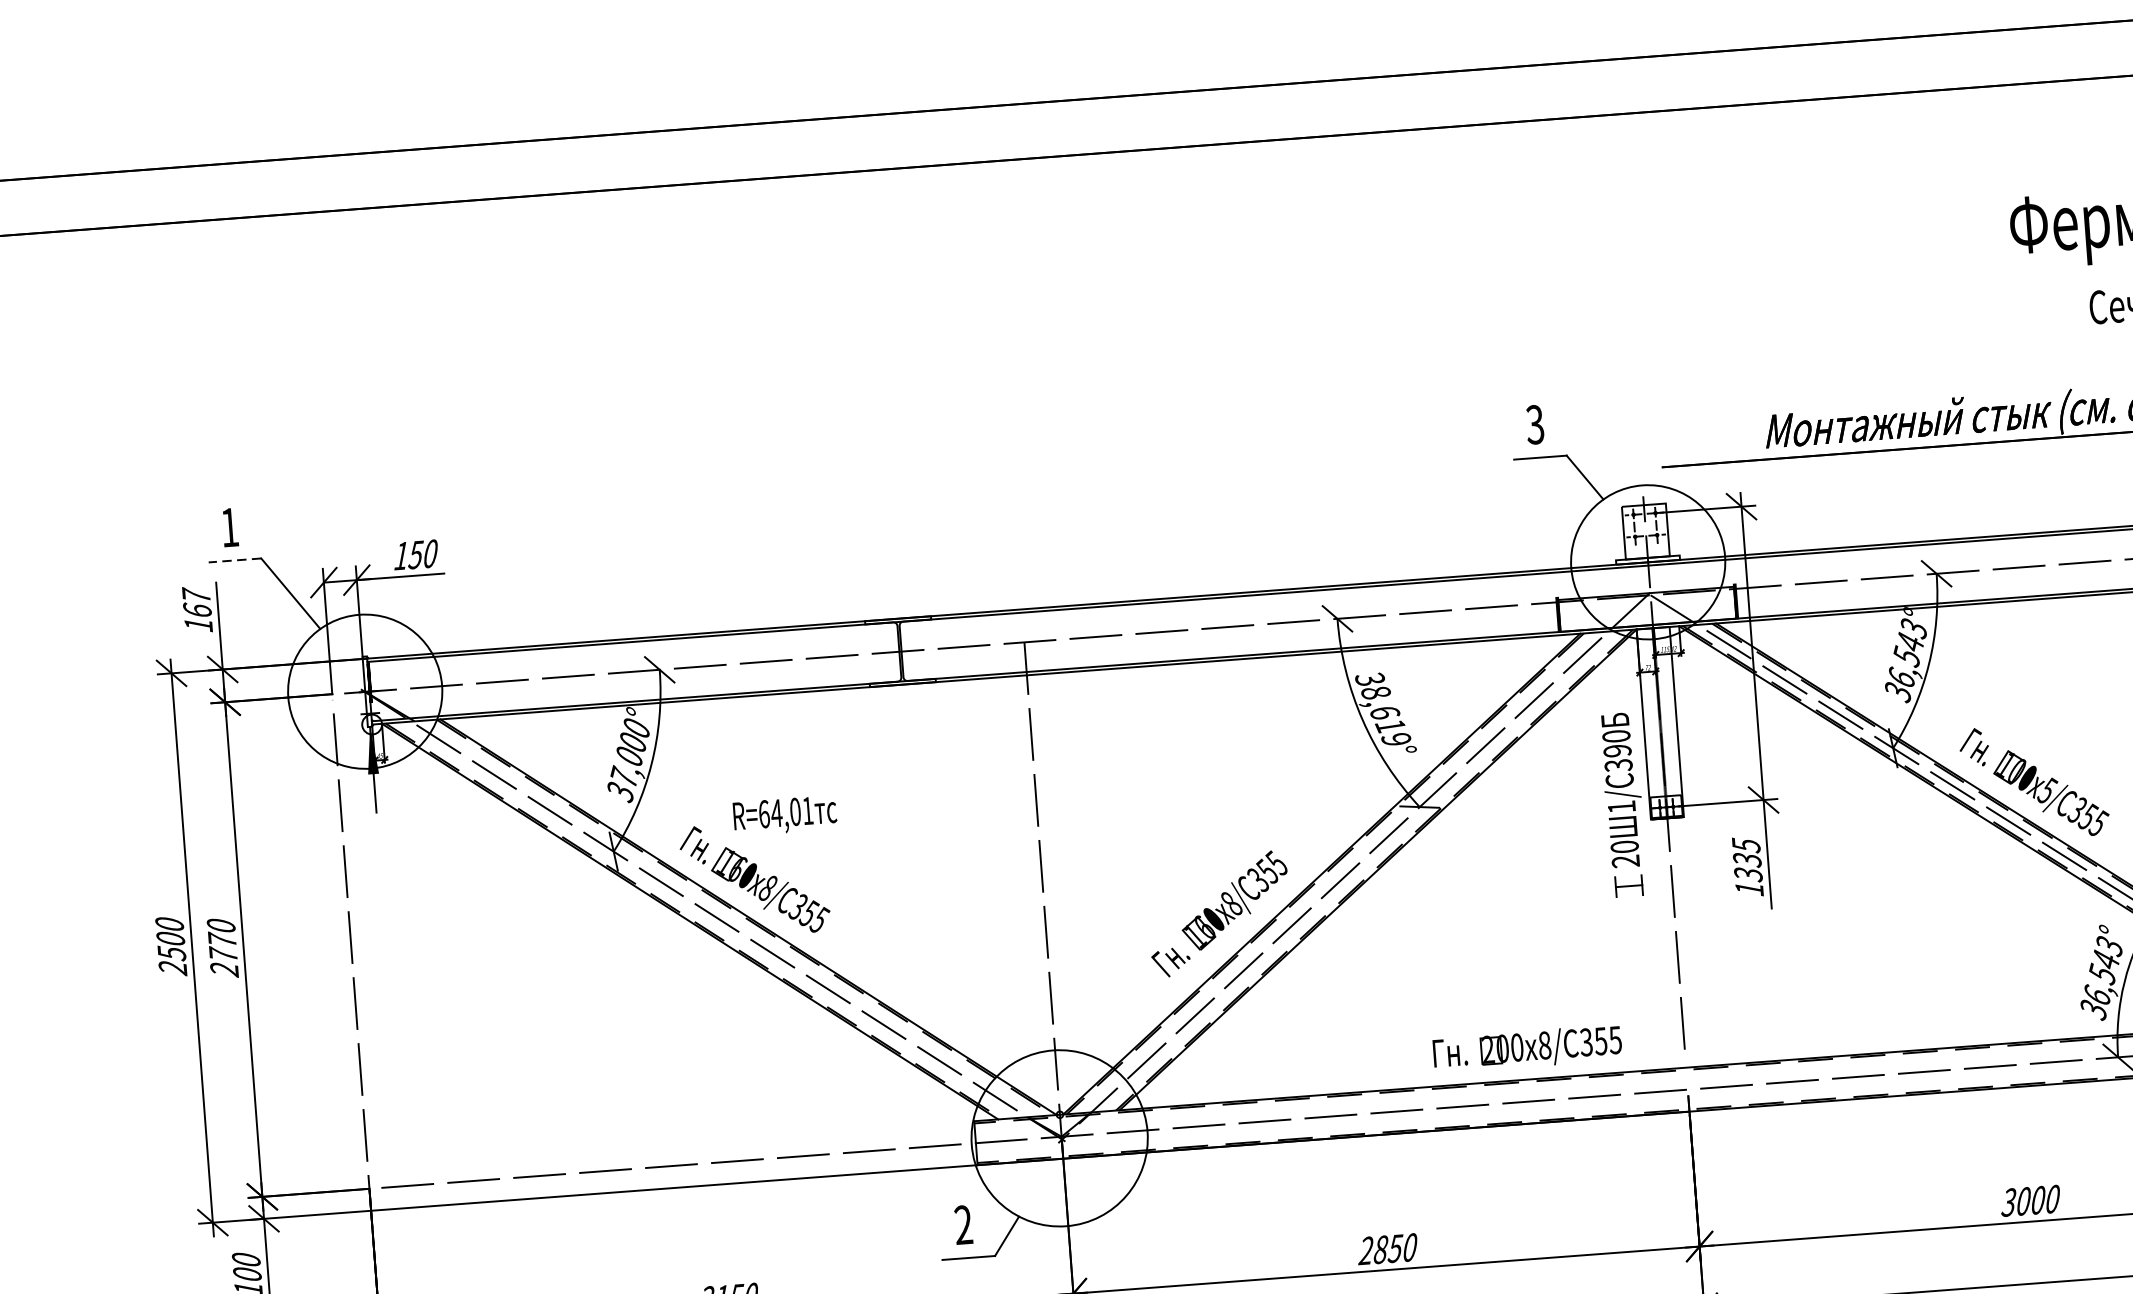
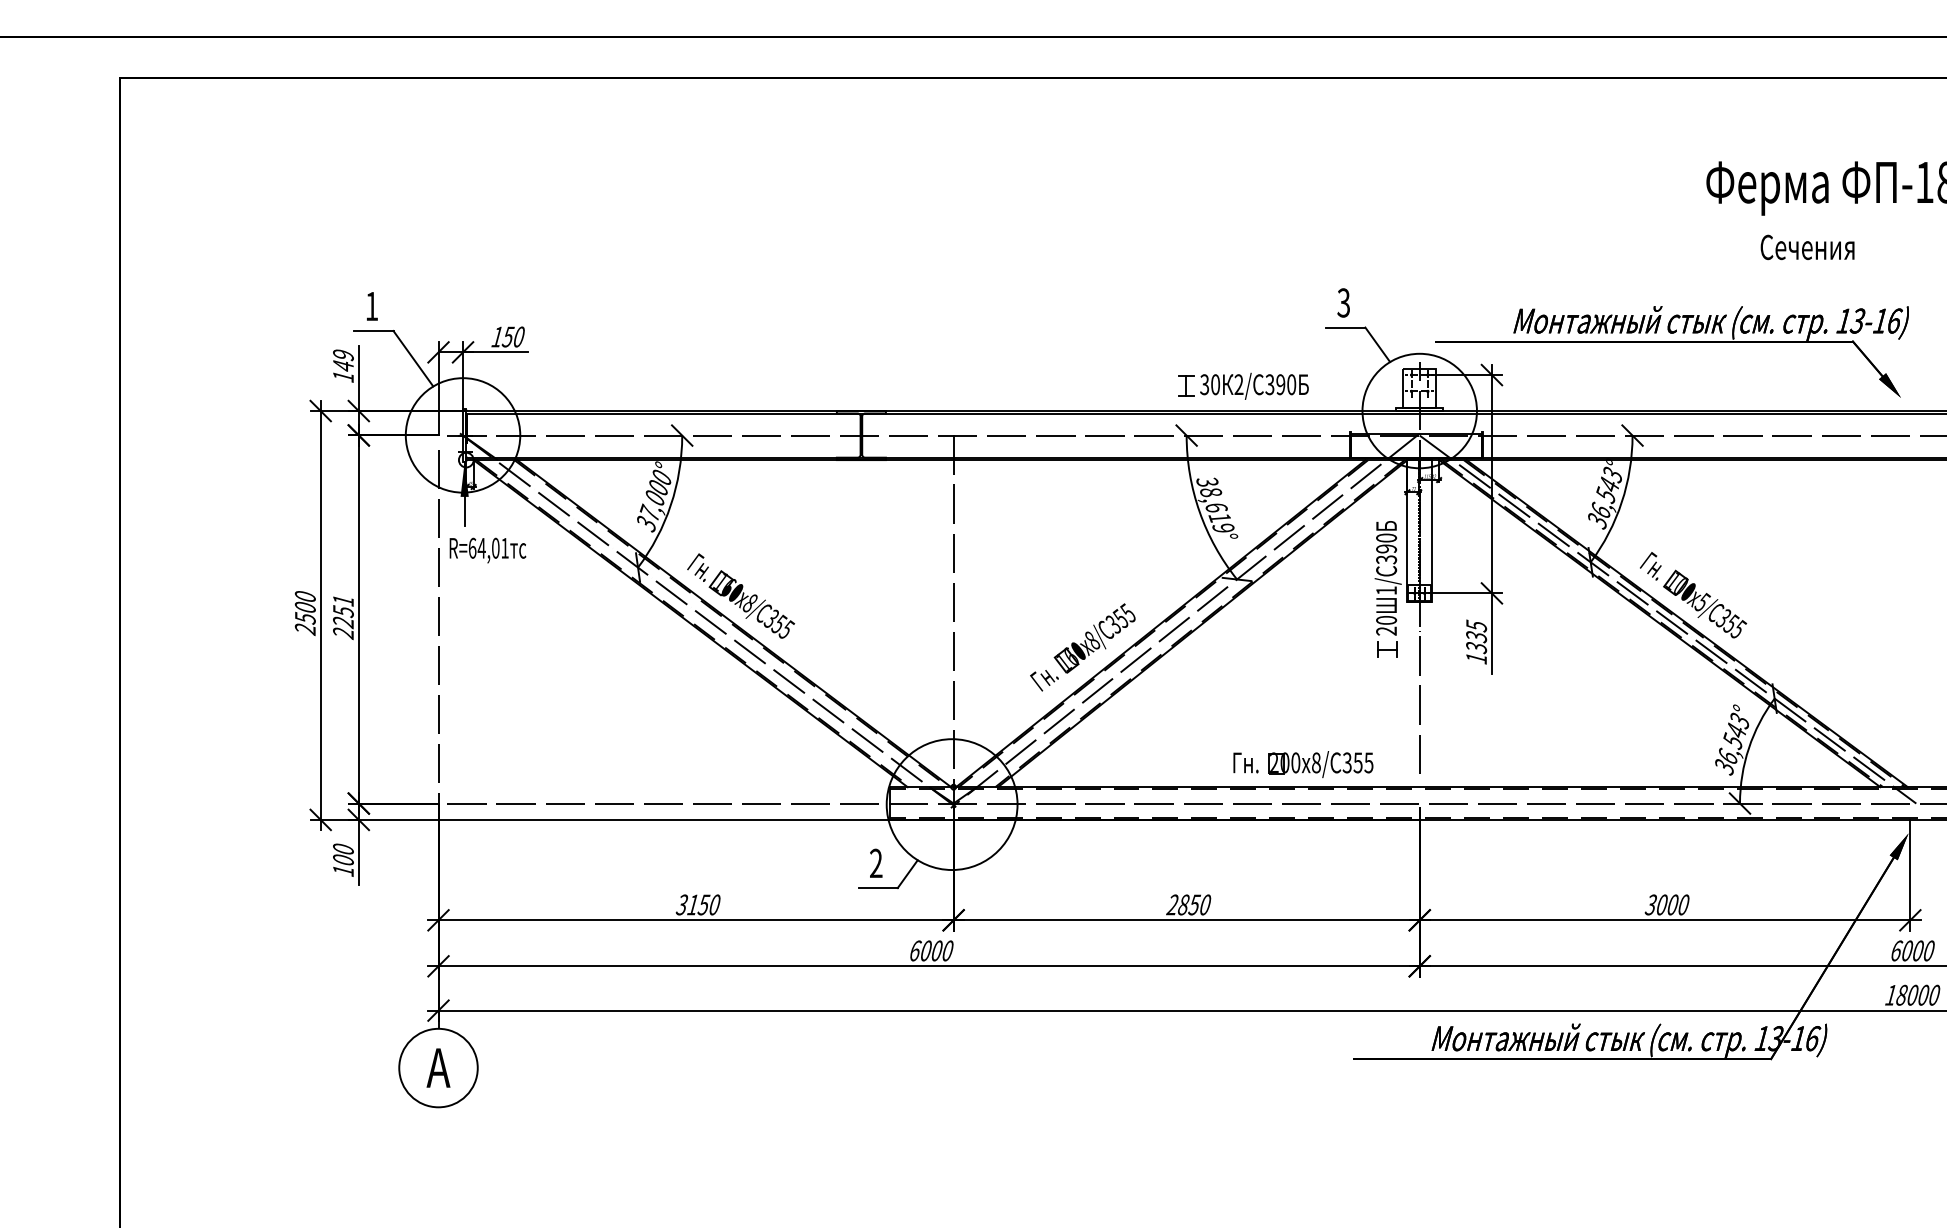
part: (1408, 545) -> (1243, 385), added
line: (234, 561) -> (373, 331), dashed -> solid
text: (196, 601) -> (343, 359), 167 -> 149
text: (784, 815) -> (487, 550), moved
text: (222, 941) -> (343, 612), 2770 -> 2251

